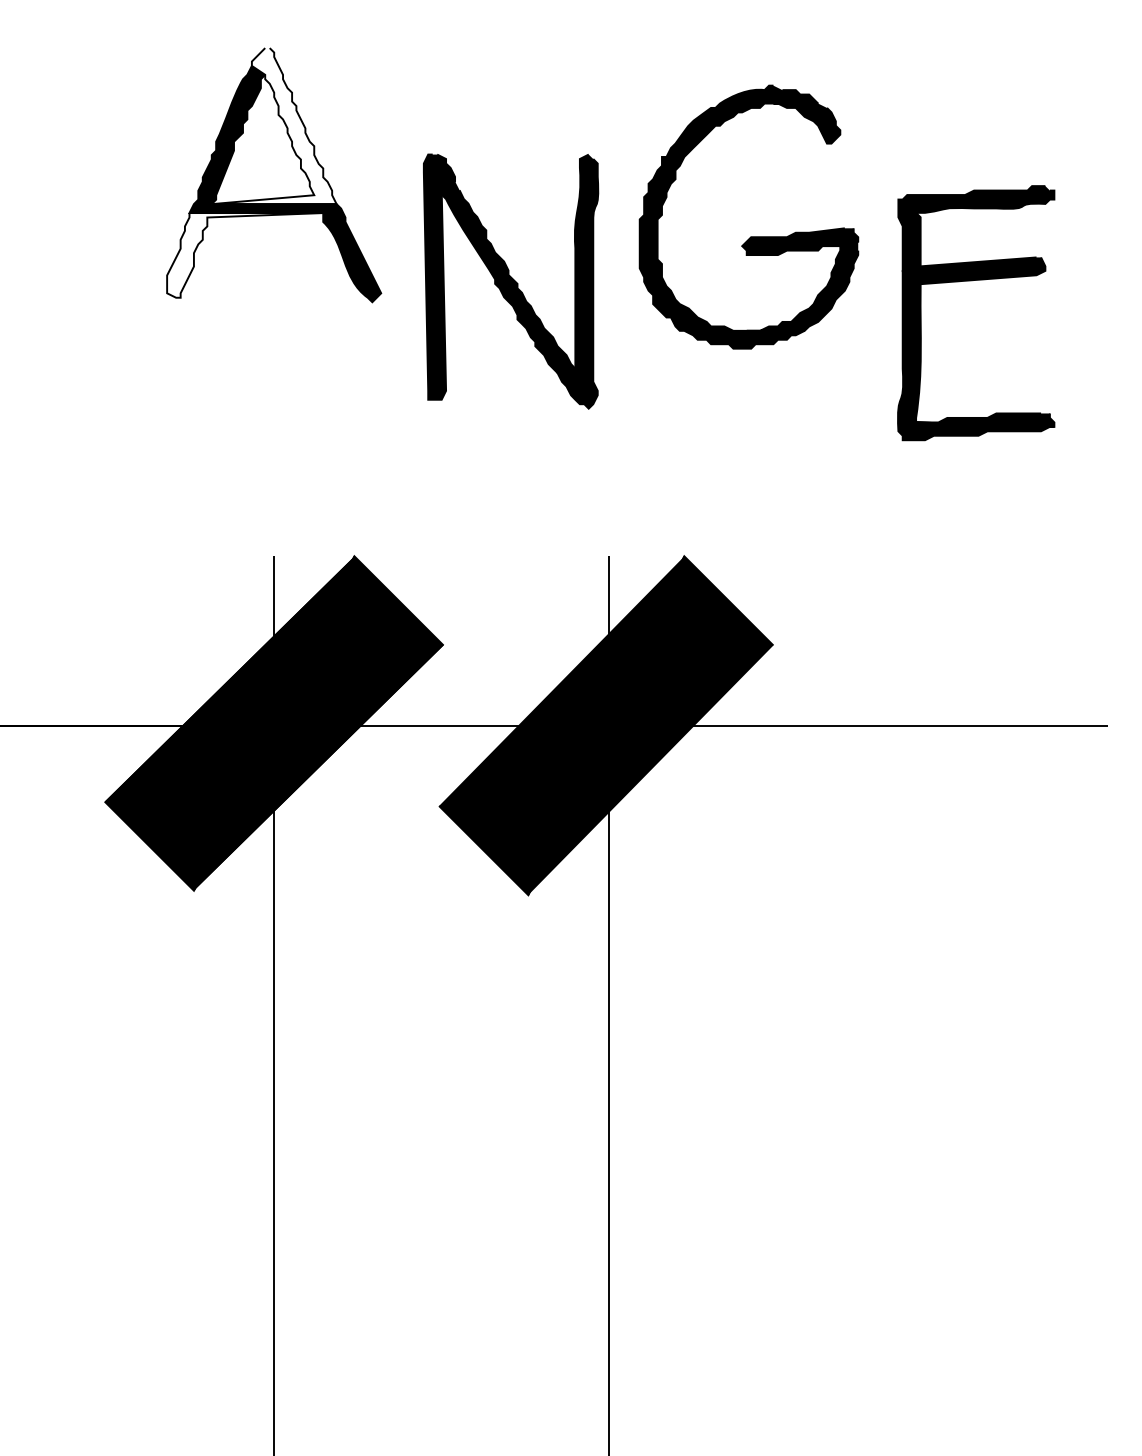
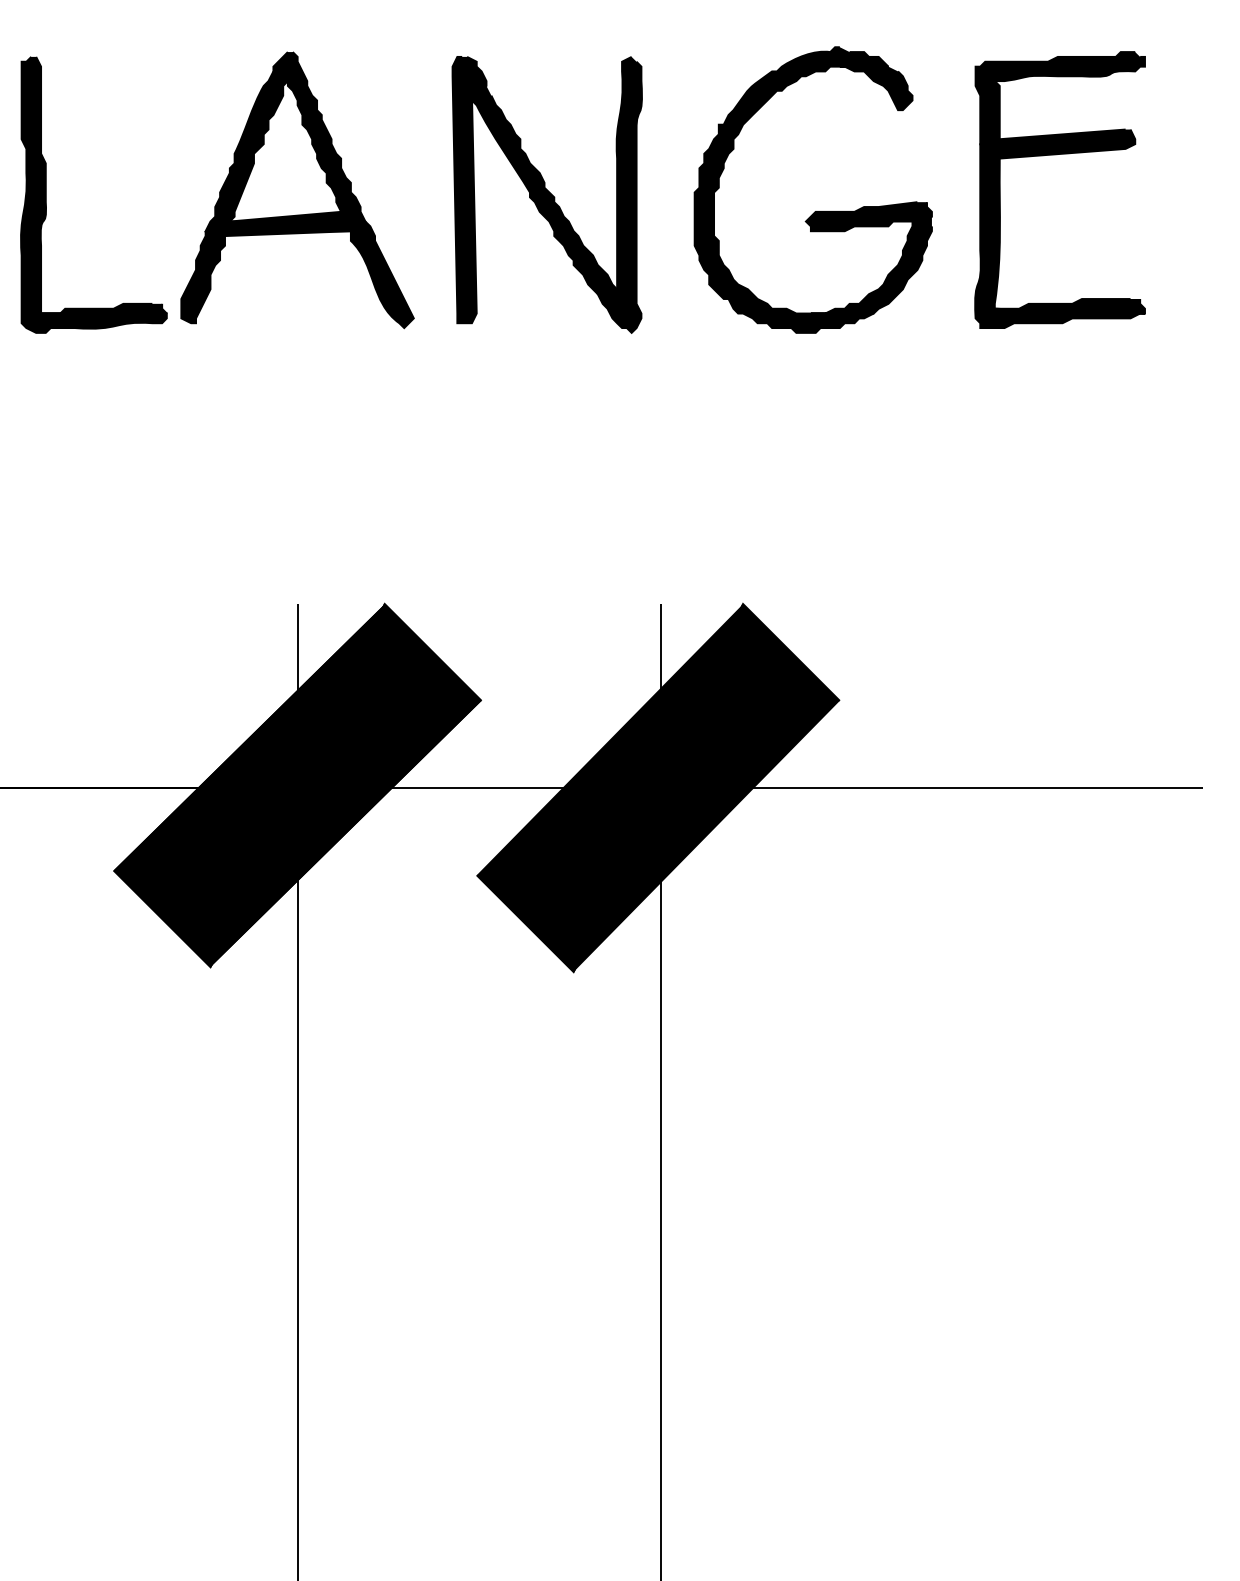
fill: (273, 126) -> (296, 137), added
part: (43, 179) -> (47, 194), added
part: (750, 236) -> (814, 211), moved
fill: (245, 255) -> (266, 277), added
part: (511, 281) -> (547, 194), moved
part: (972, 281) -> (1056, 155), moved

